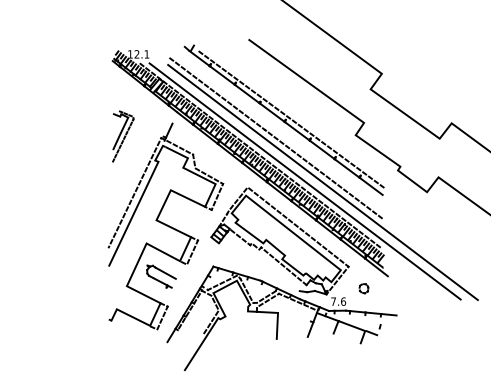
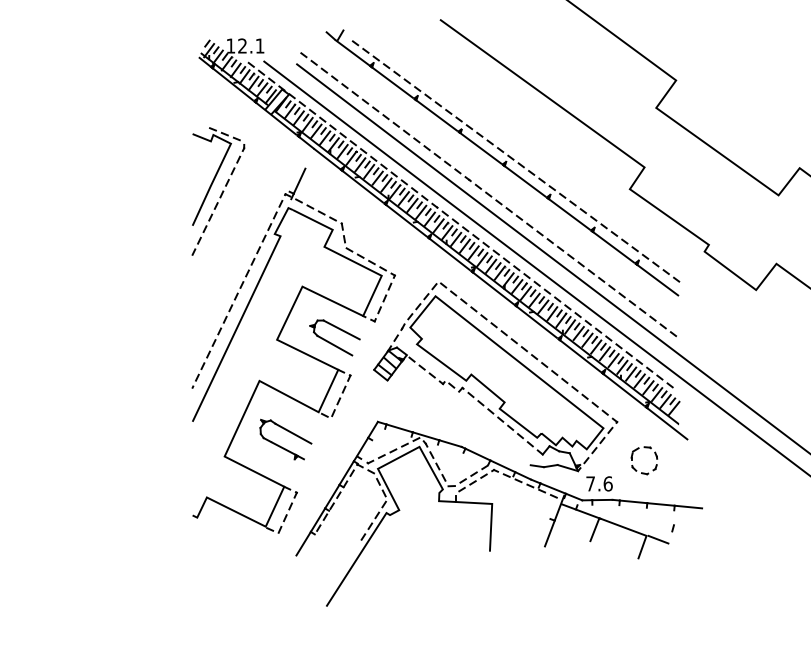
part: (122, 136) -> (216, 191), size x1.43
part: (189, 219) -> (335, 338), added
part: (363, 288) -> (643, 460), size x1.67

